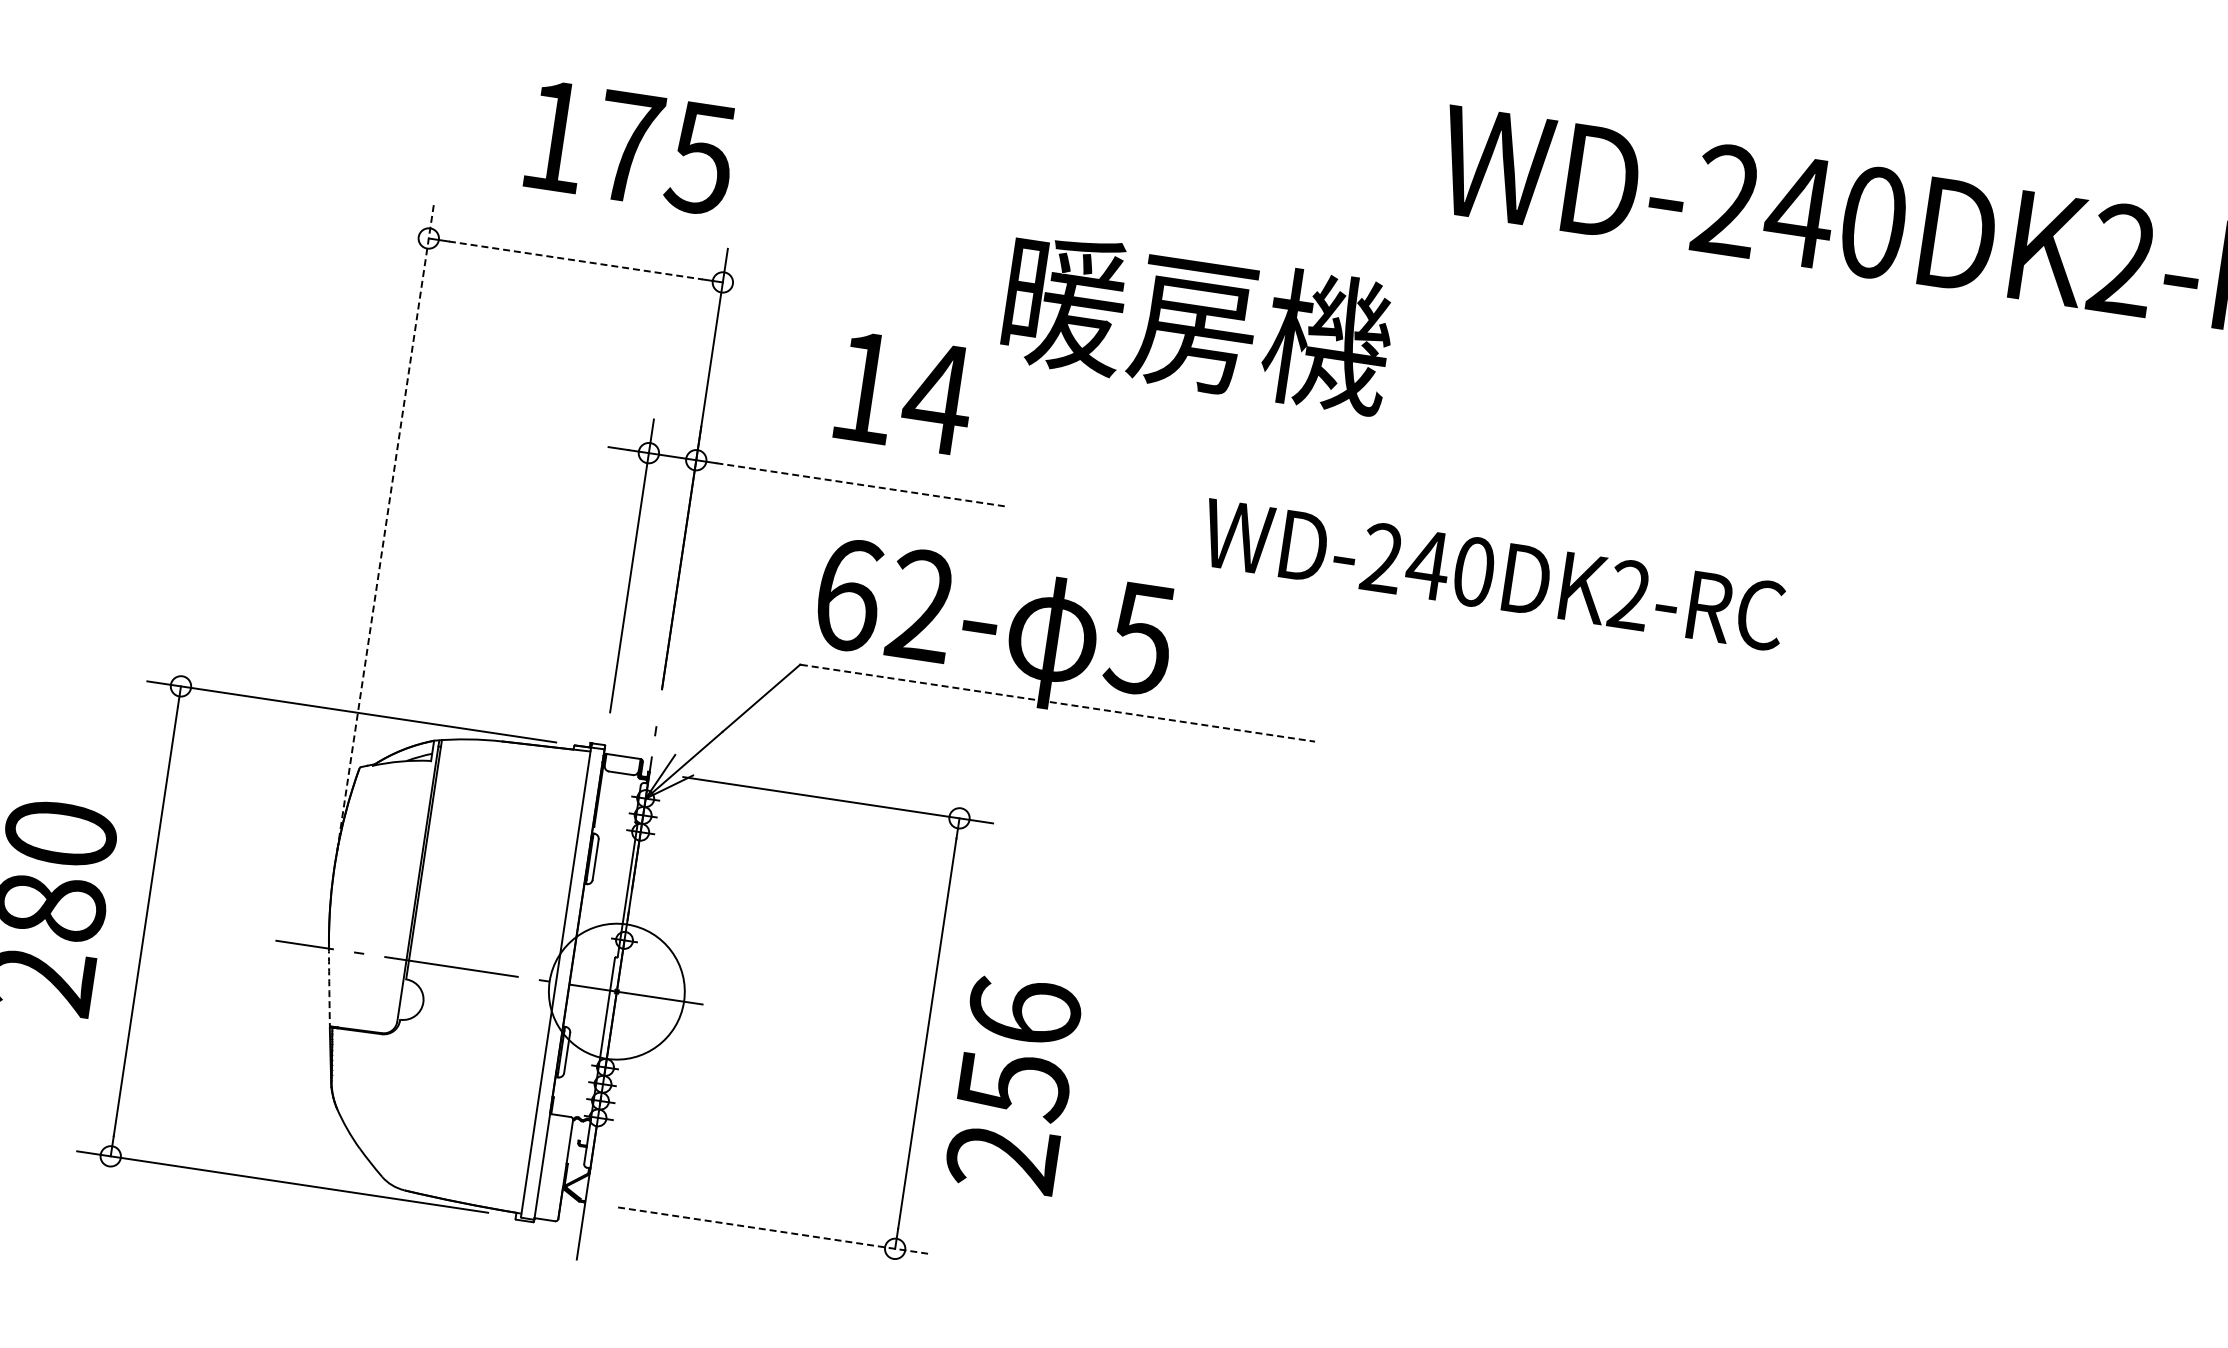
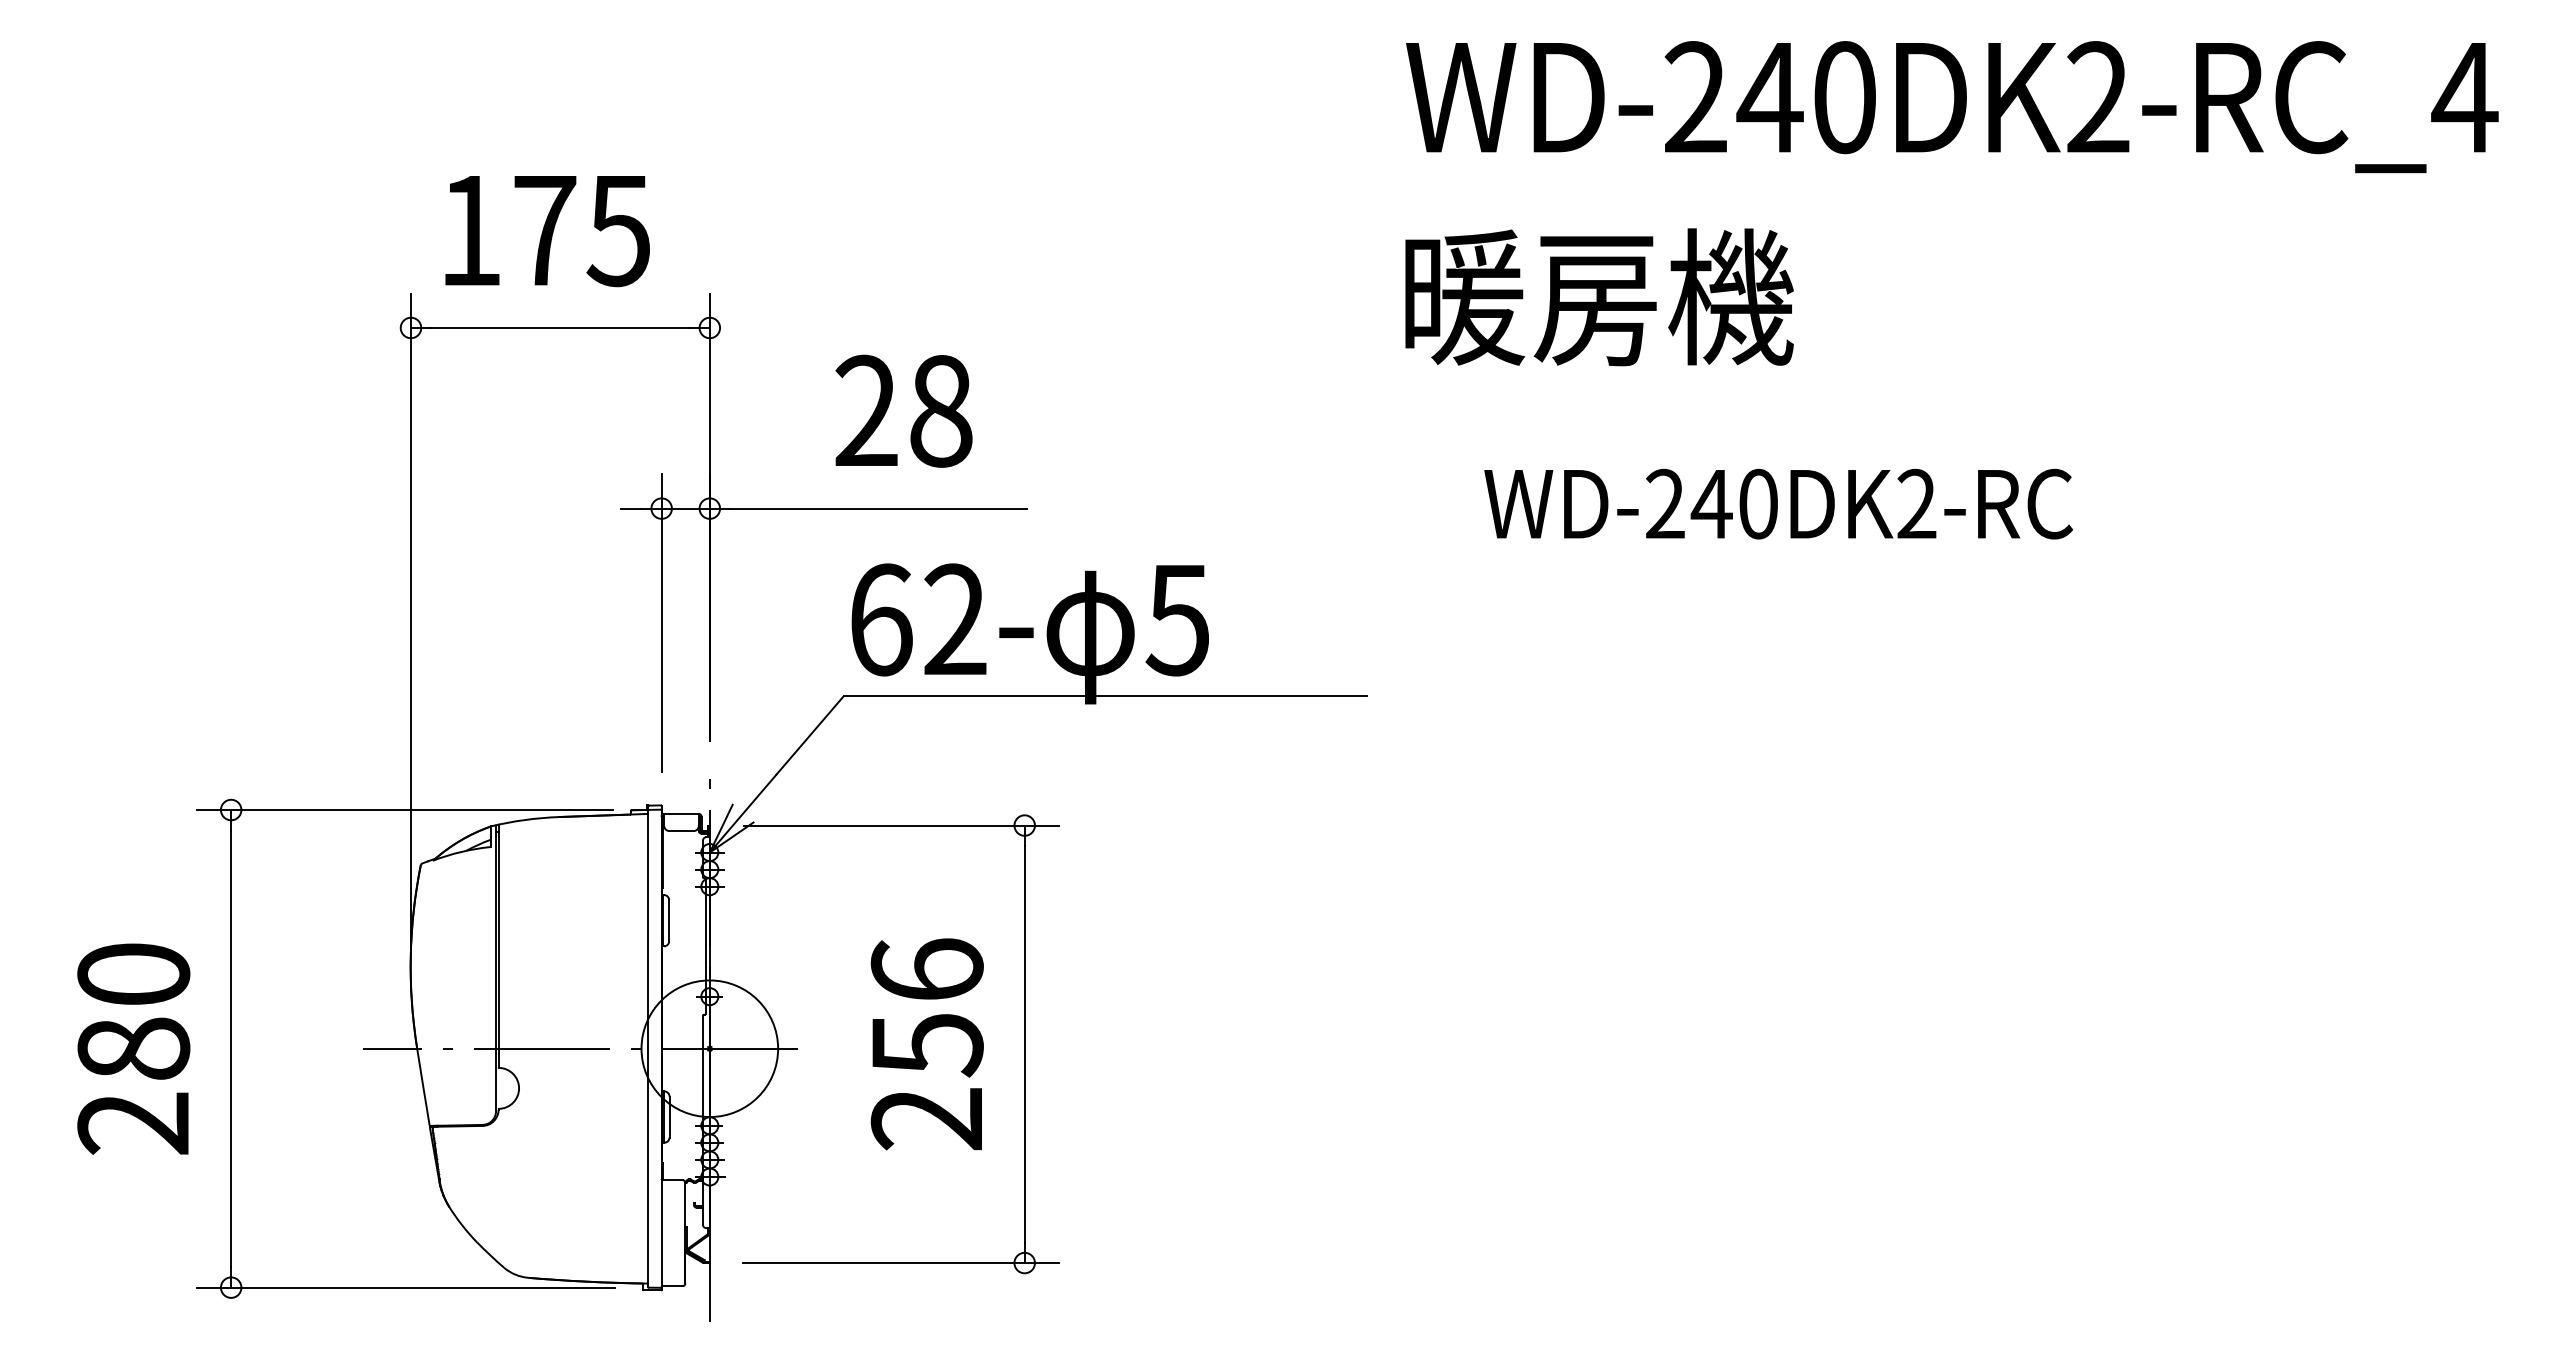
text: (630, 148) -> (547, 231), moved
line: (575, 260) -> (560, 327), dashed -> solid
text: (1198, 322) -> (1599, 297), moved
text: (902, 392) -> (904, 410), 14 -> 28
line: (862, 484) -> (878, 508), dashed -> solid
line: (386, 527) -> (411, 621), dashed -> solid
text: (1493, 574) -> (1778, 503), moved
line: (1057, 703) -> (1105, 696), dashed -> solid
arc: (329, 986) -> (423, 1086), dashed -> solid
text: (1013, 1084) -> (926, 1044), moved
line: (772, 1231) -> (900, 1263), dashed -> solid

